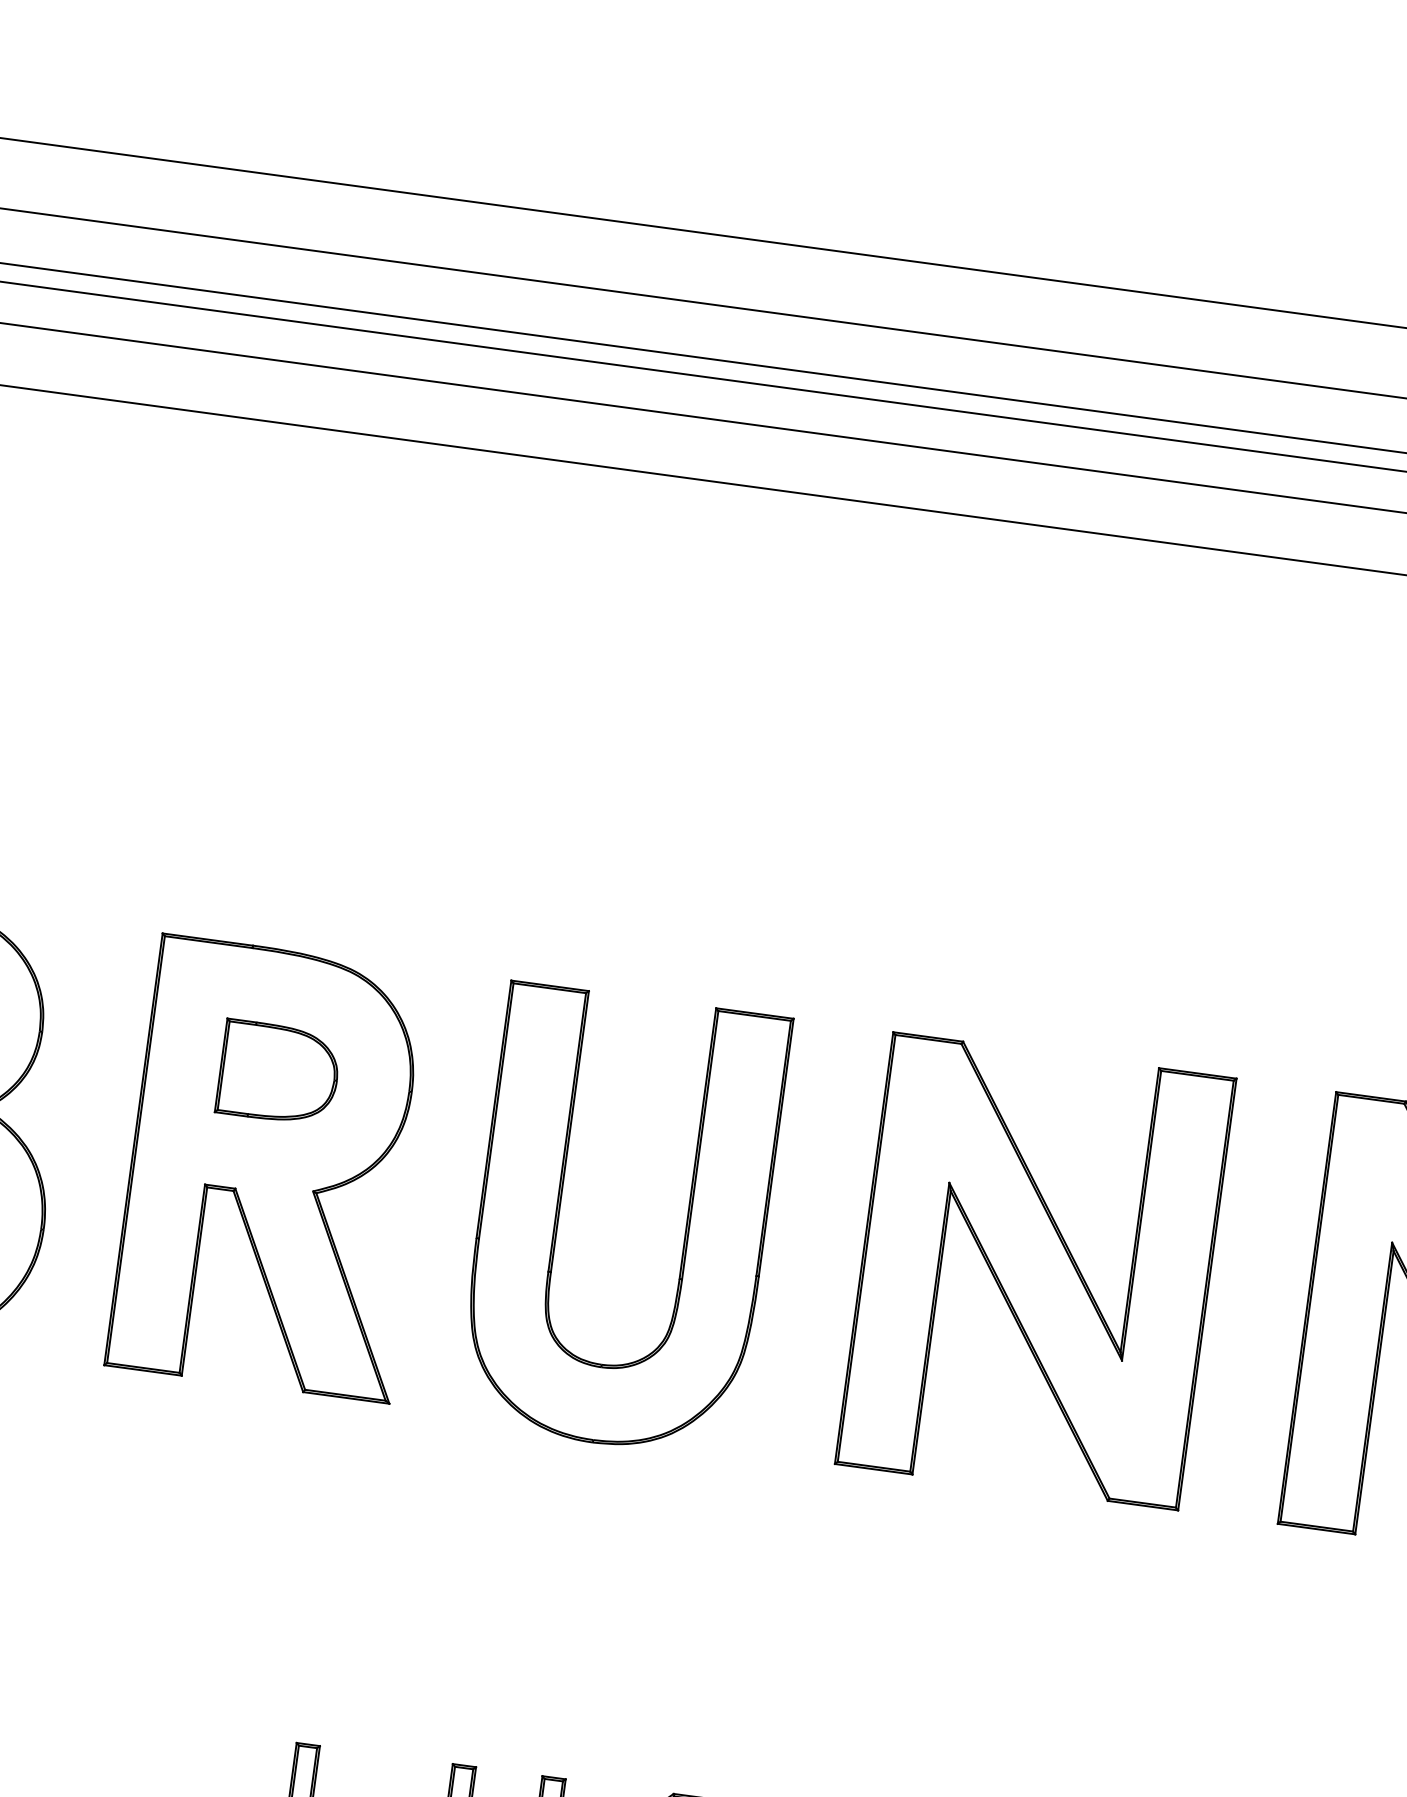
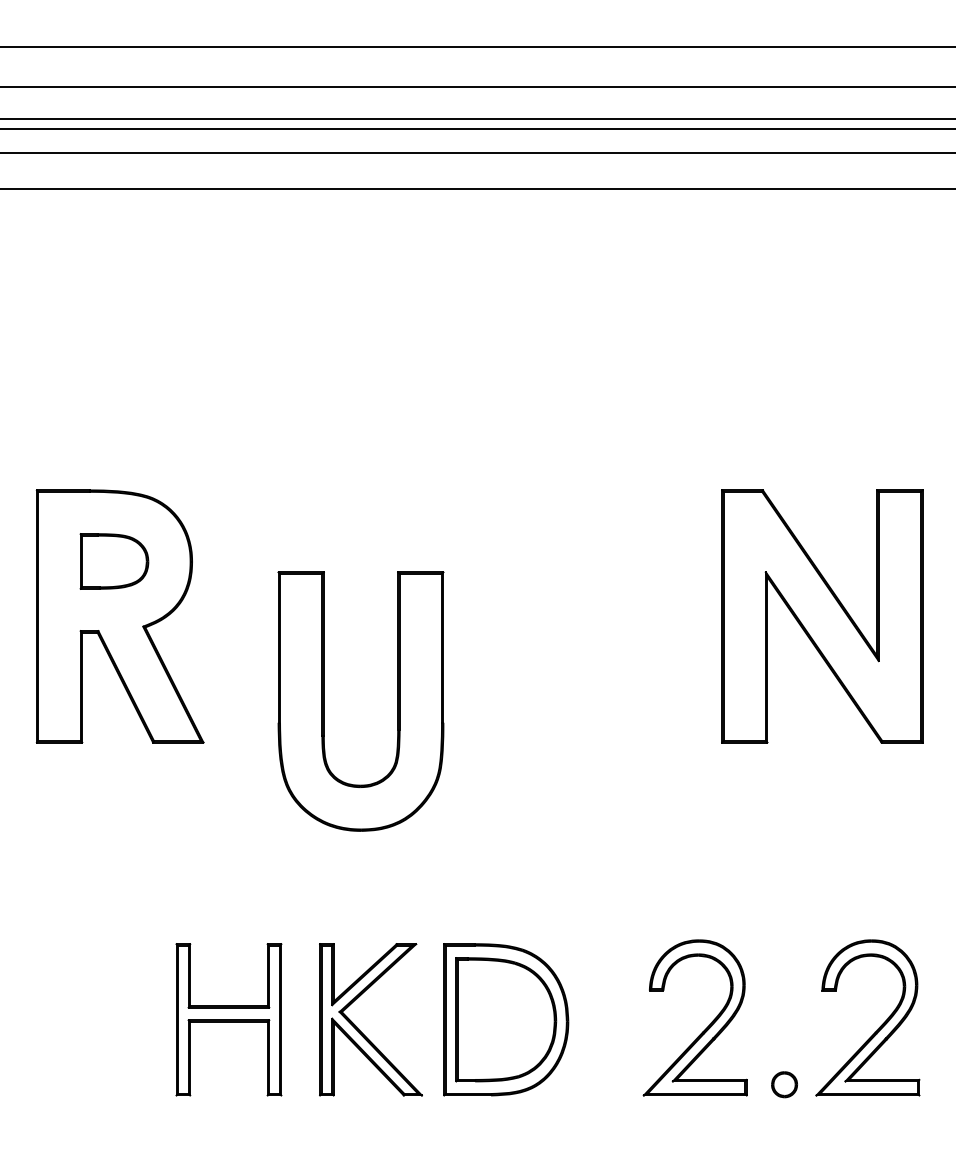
part: (560, 1212) -> (324, 701), moved
part: (1035, 1271) -> (563, 616), removed

